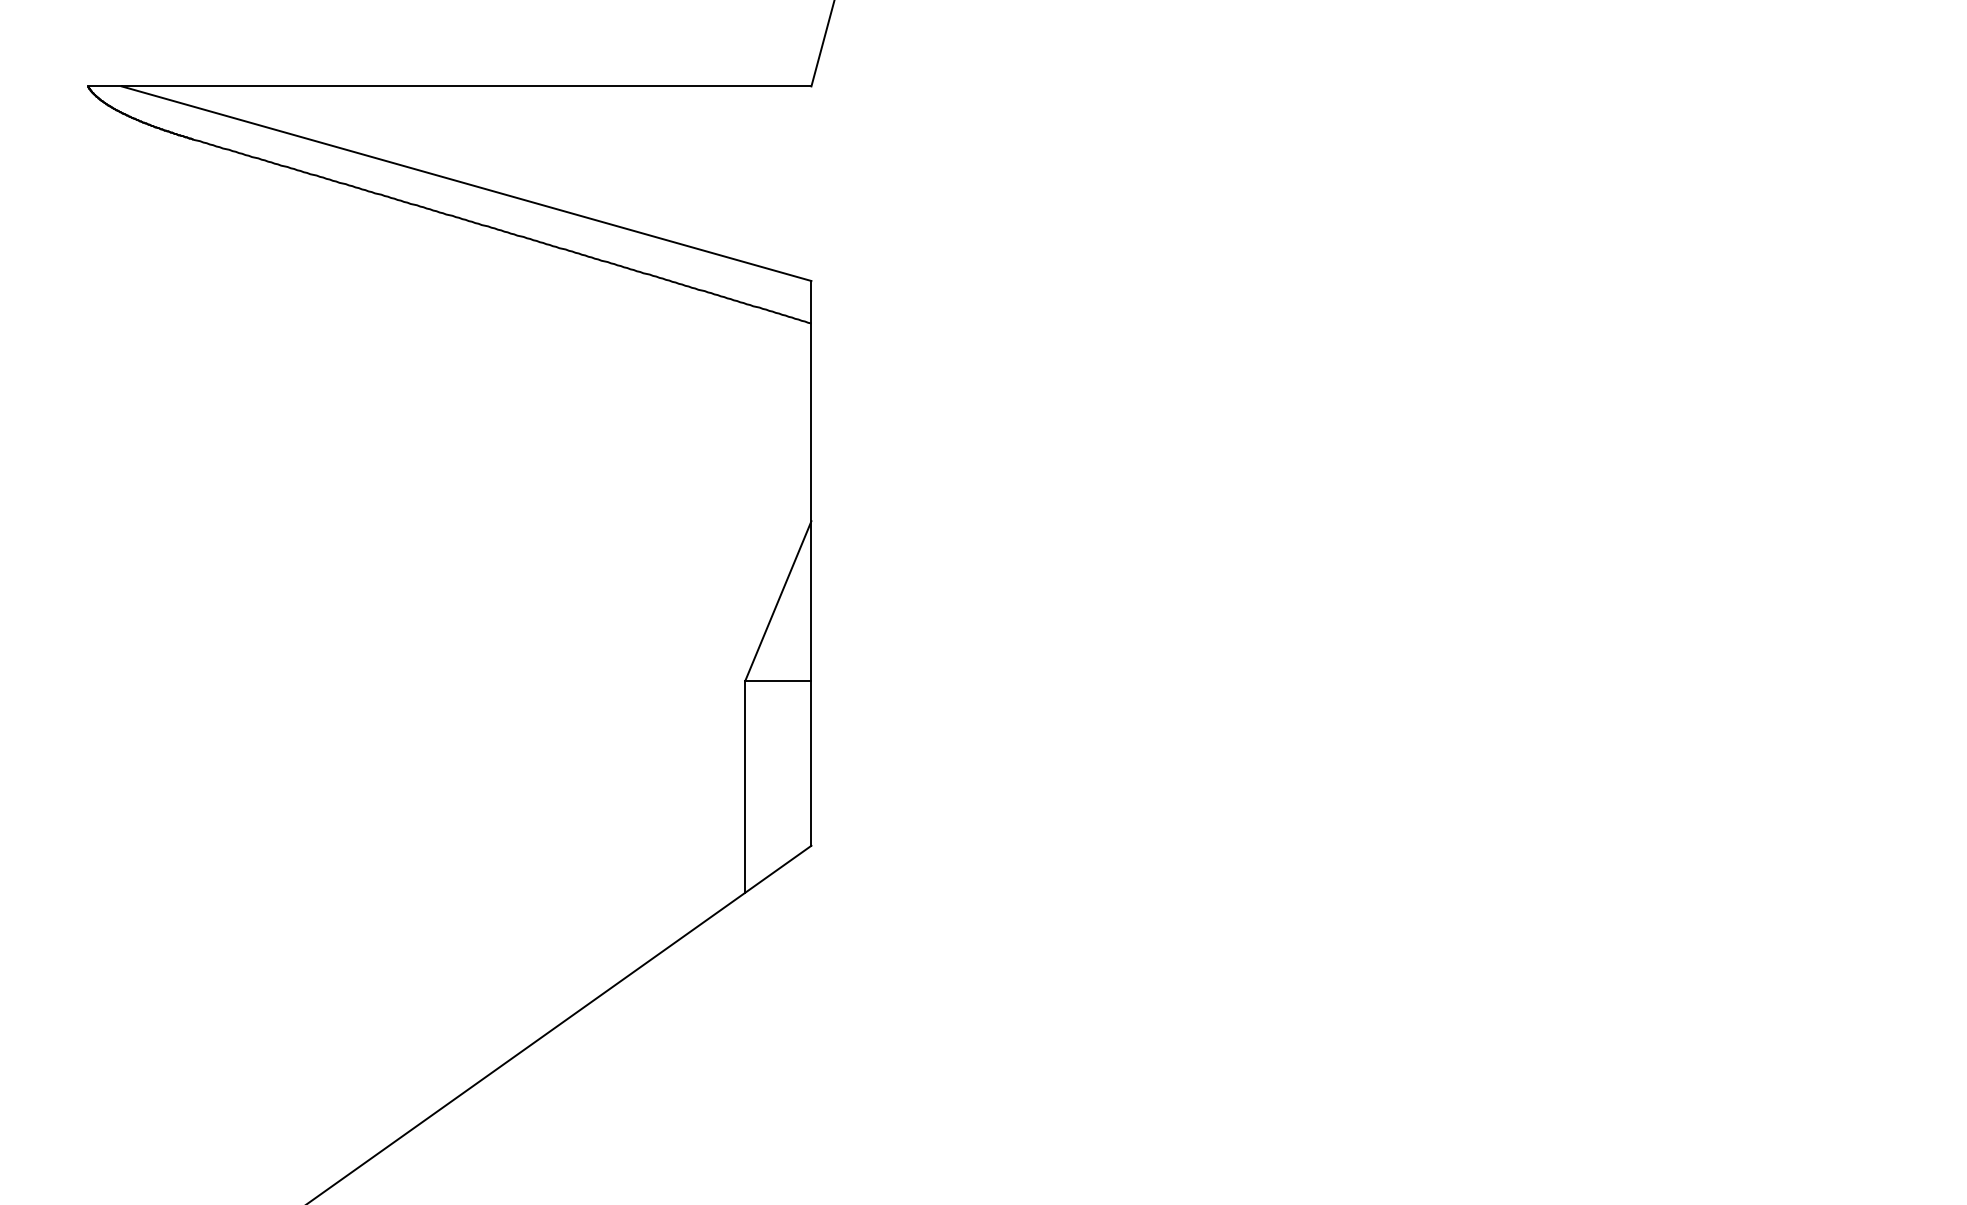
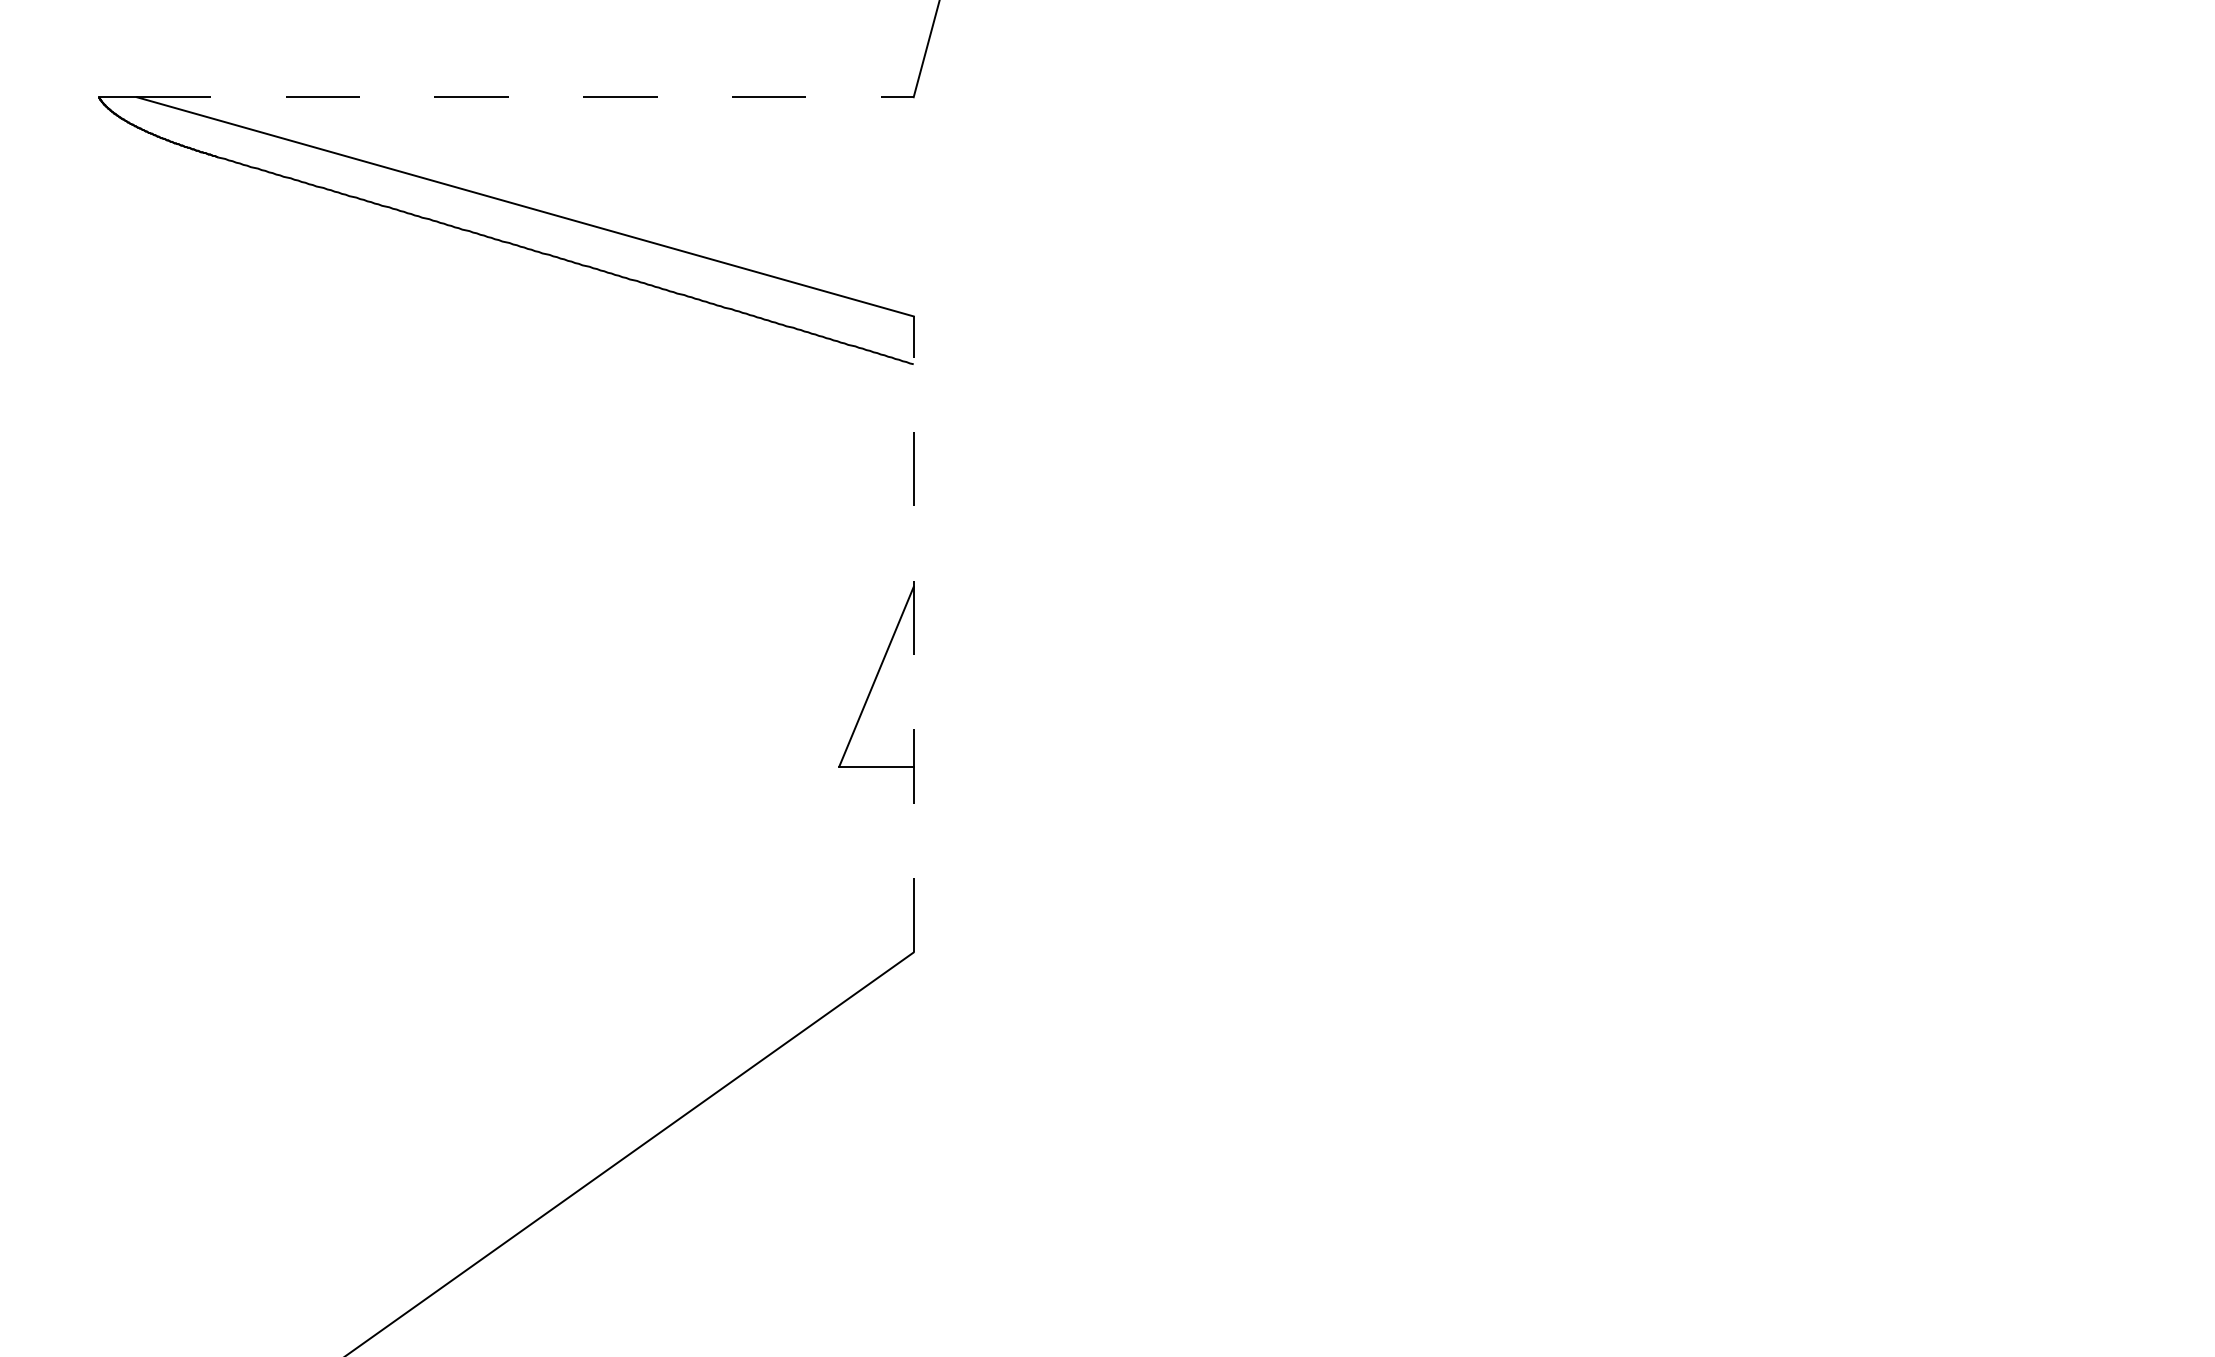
line: (466, 86) -> (525, 97), solid -> dashed
line: (811, 562) -> (913, 633), solid -> dashed
line: (745, 786) -> (839, 885), removed

